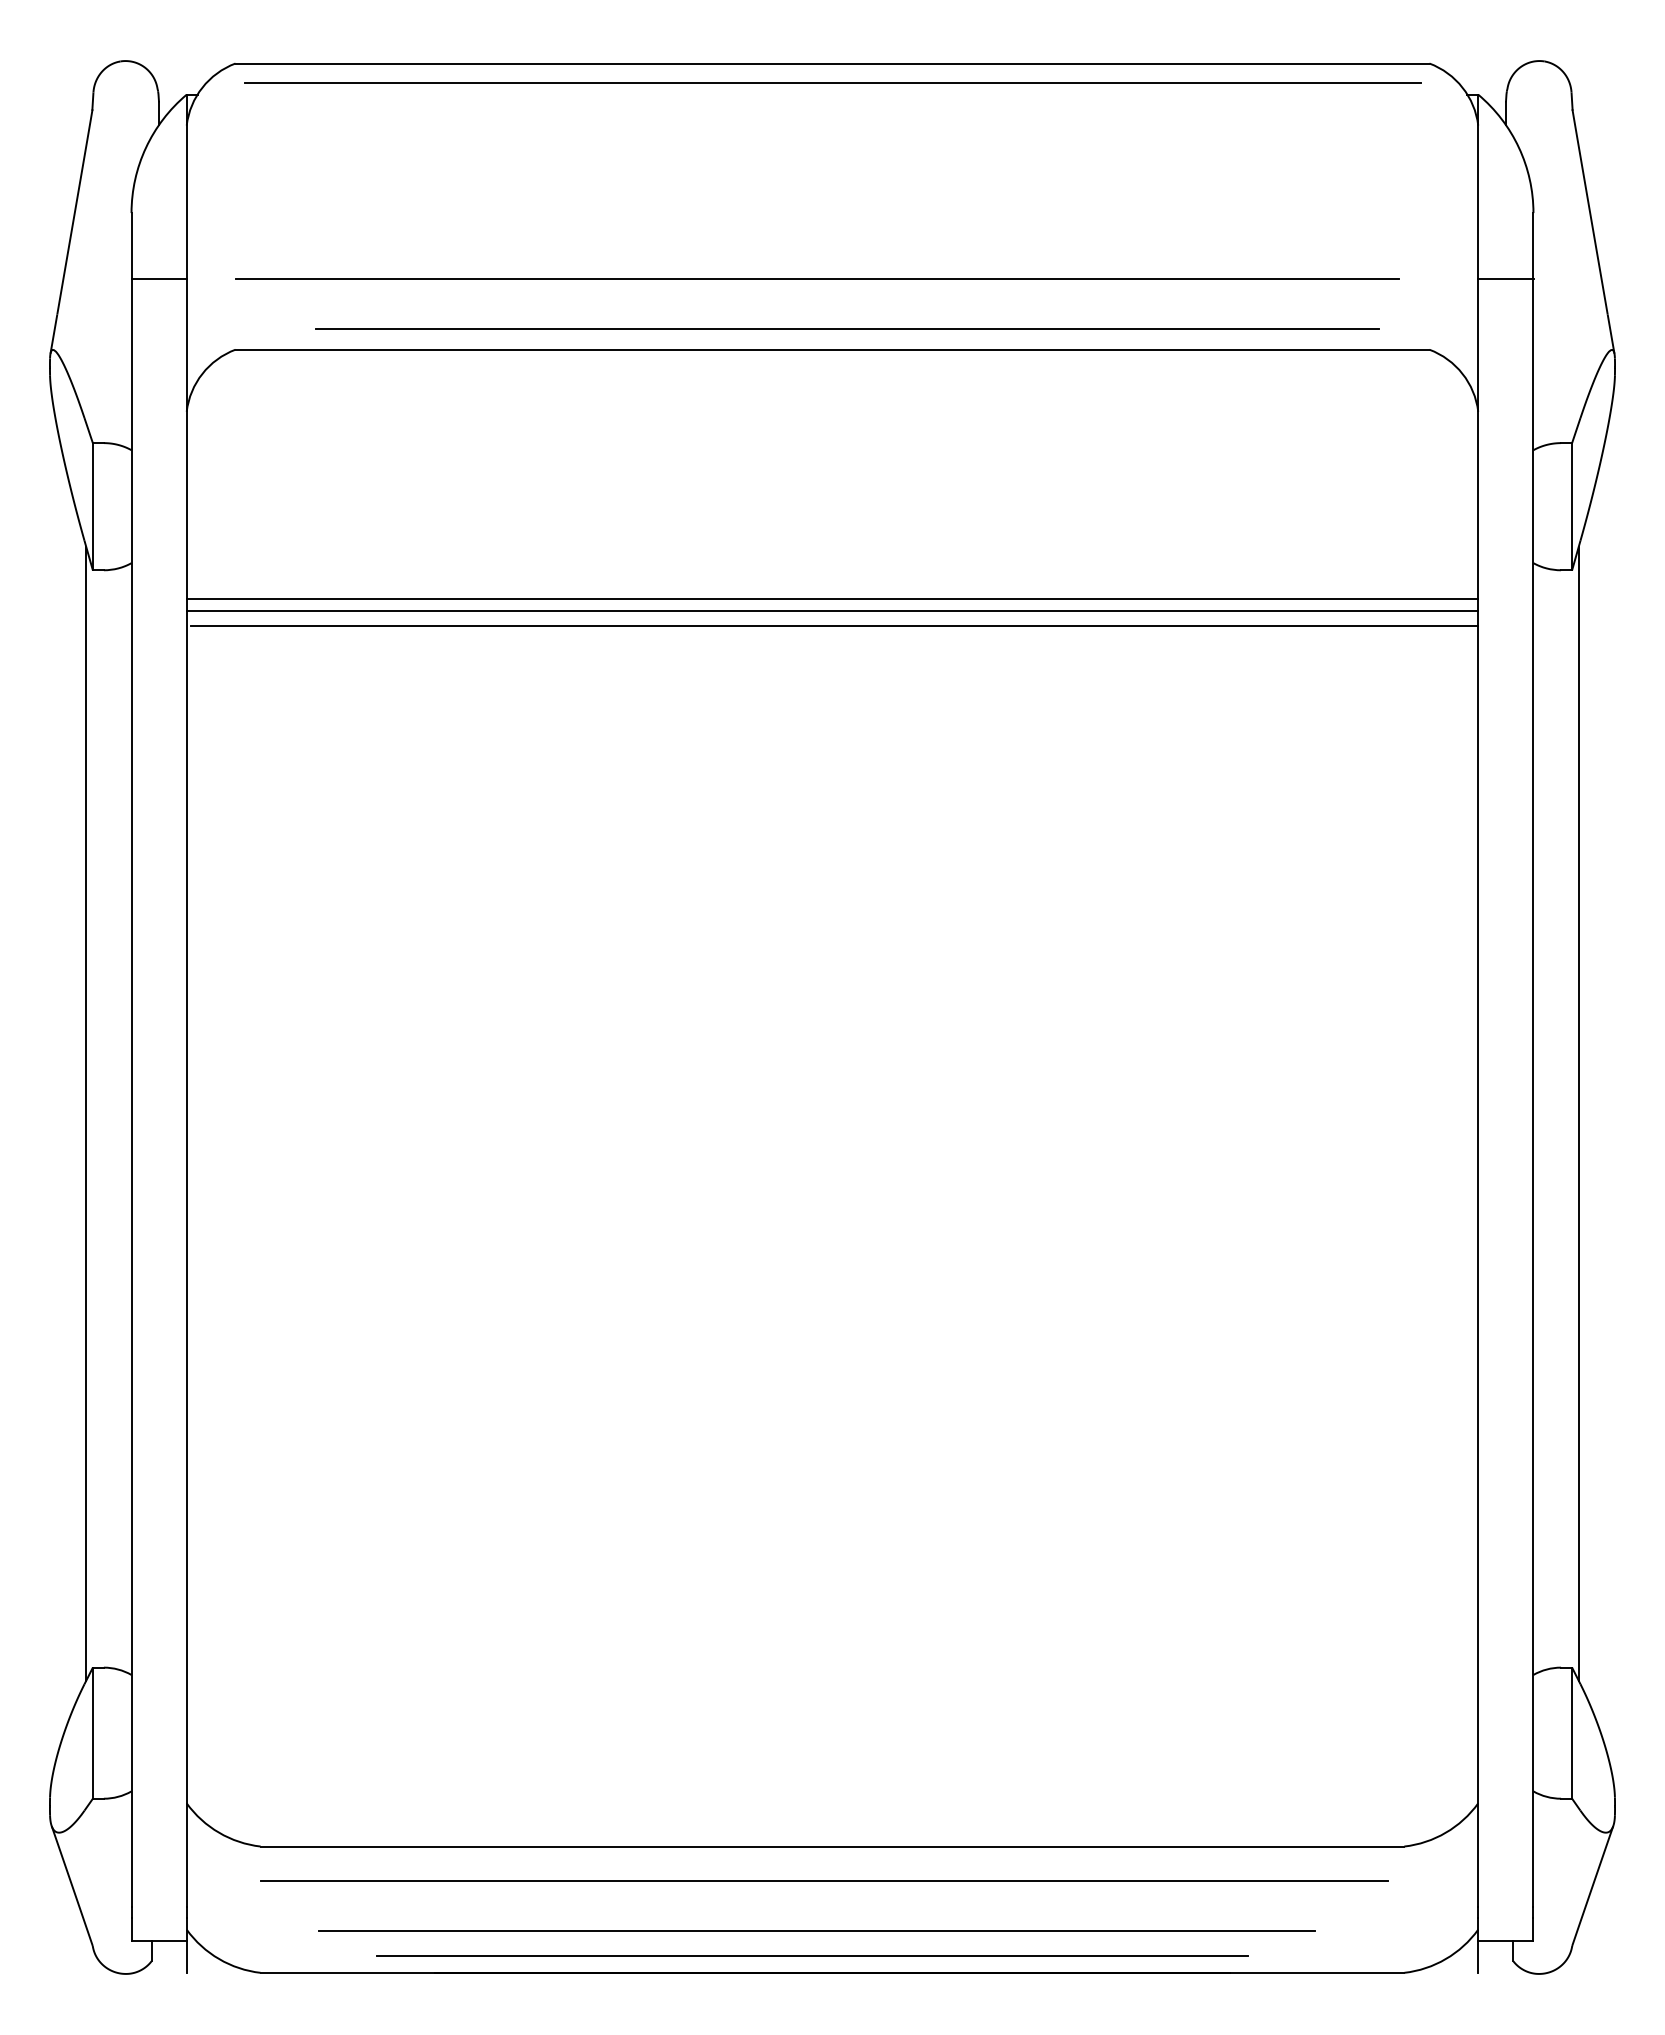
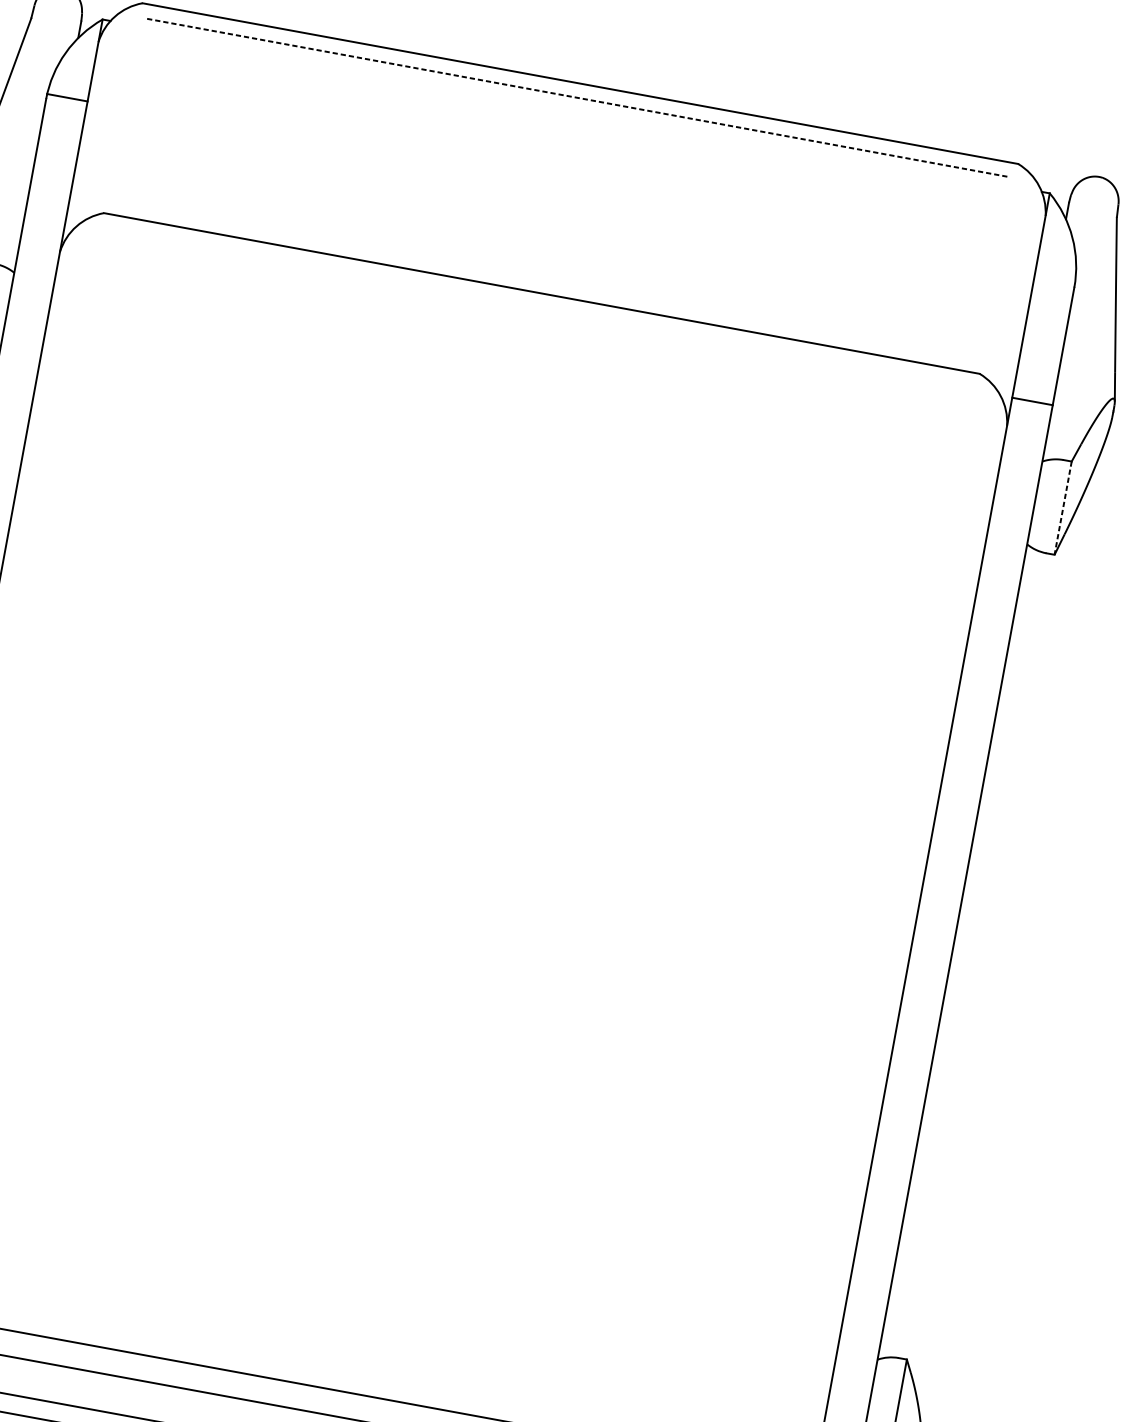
line: (833, 82) -> (578, 97), solid -> dashed
line: (816, 278) -> (539, 239), removed
line: (158, 279) -> (66, 97), moved
line: (1505, 279) -> (1032, 401), moved
line: (847, 328) -> (555, 279), removed
line: (1572, 506) -> (1063, 508), solid -> dashed
line: (832, 599) -> (508, 476), removed
line: (832, 610) -> (506, 484), removed
line: (834, 626) -> (506, 496), removed
line: (1578, 1113) -> (986, 954), removed

